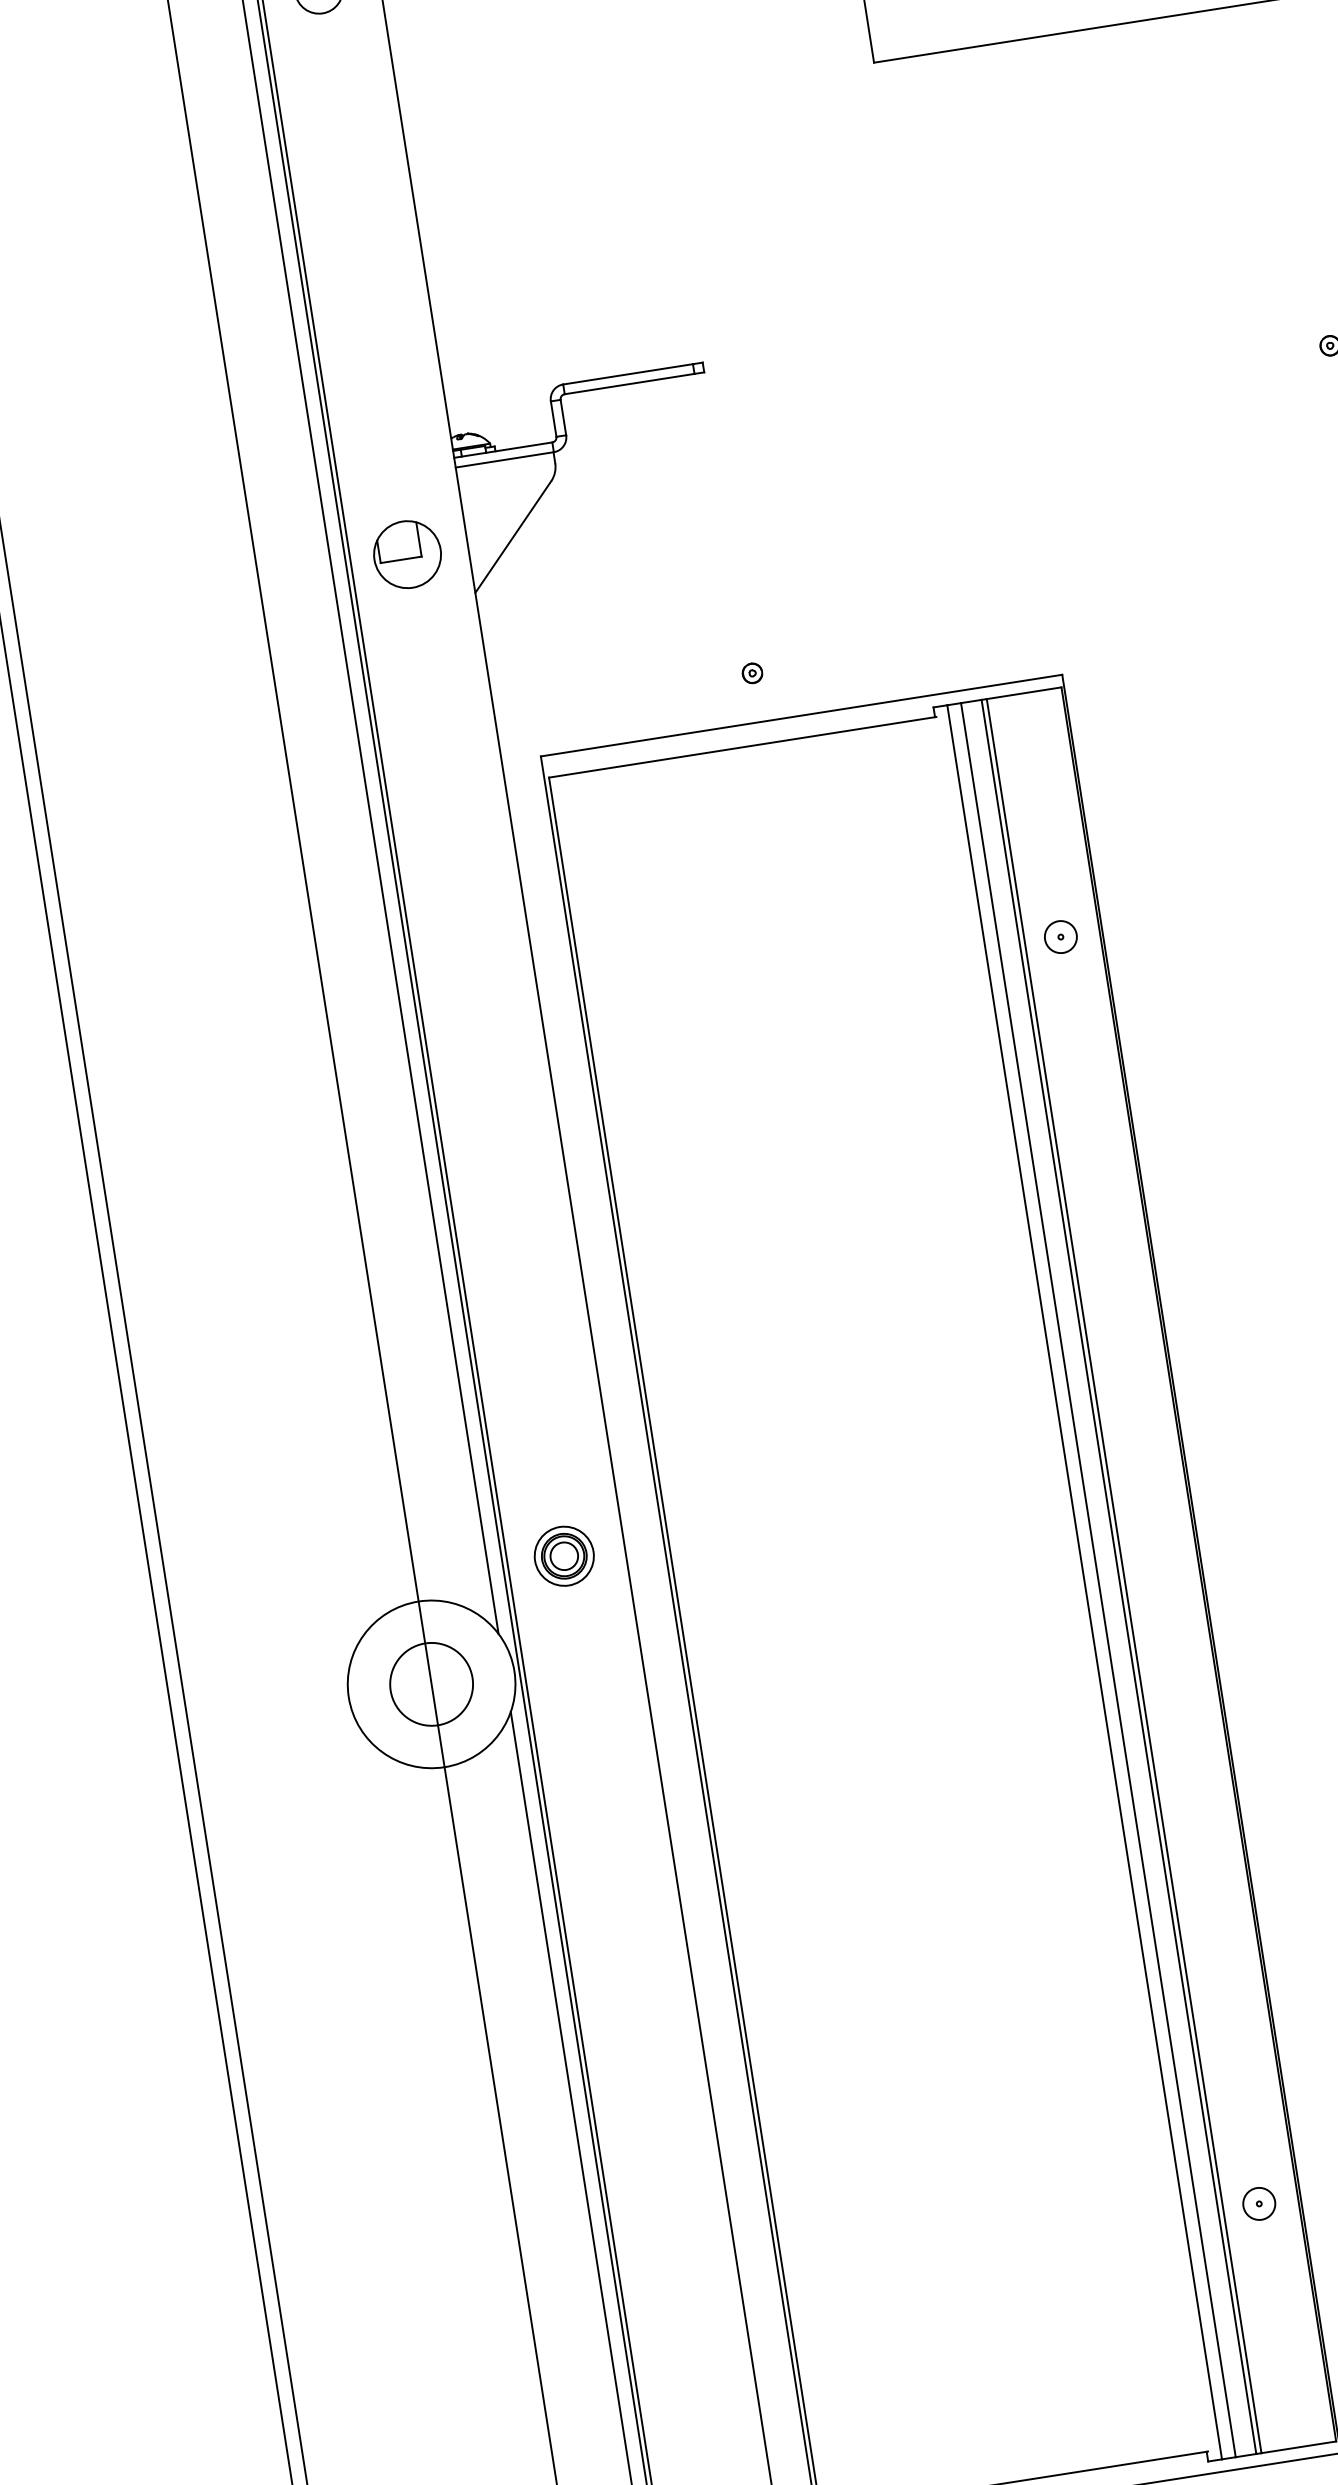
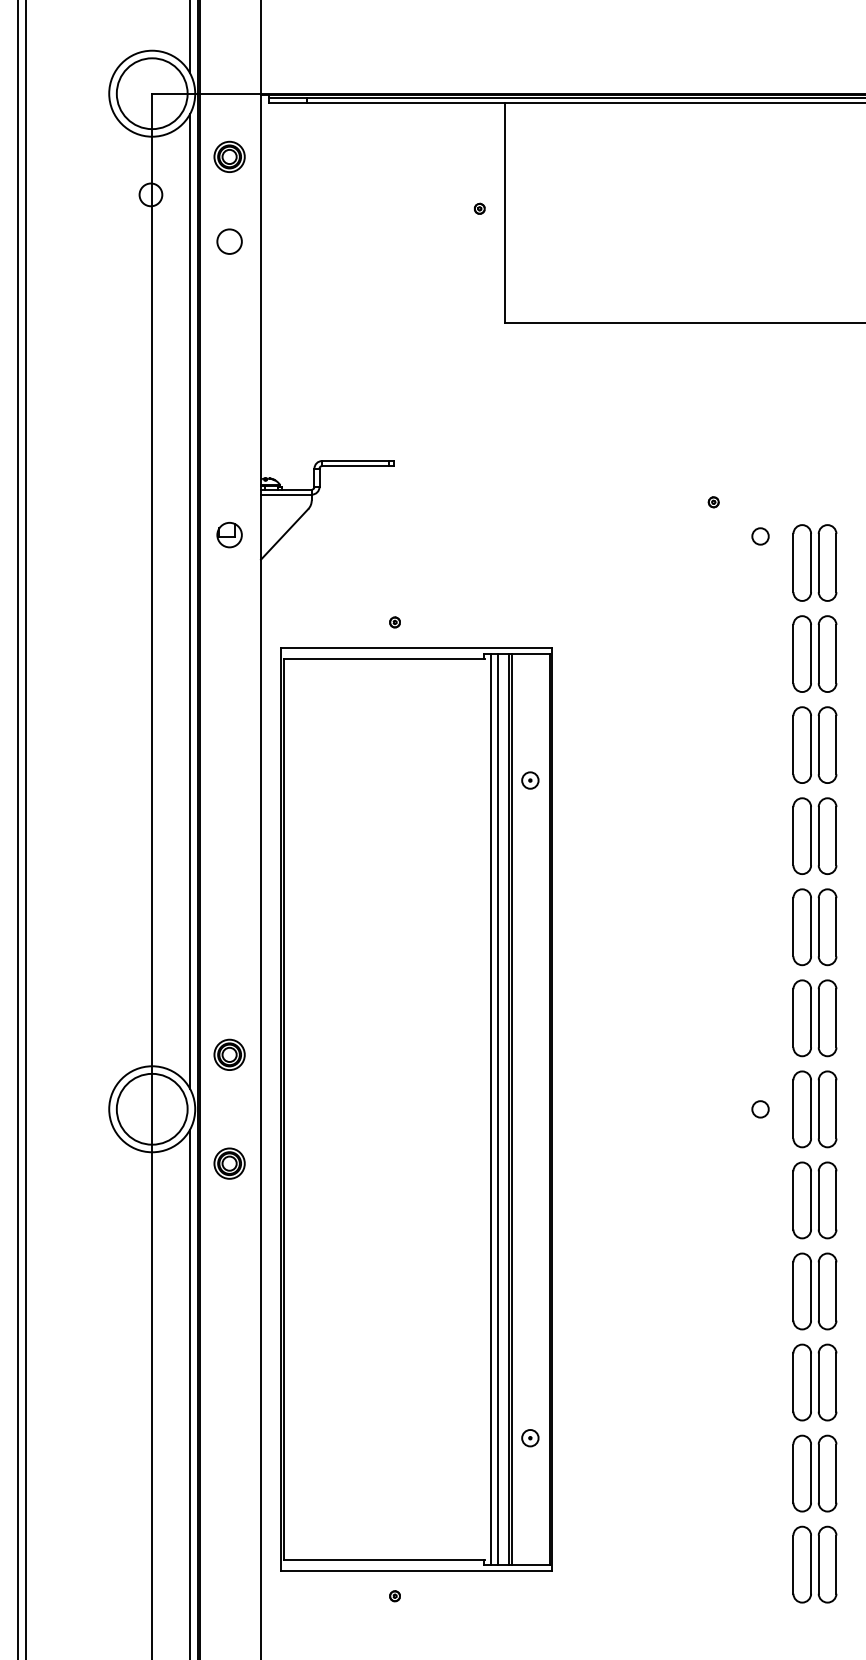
part: (407, 555) -> (229, 535), size x0.71
circle: (429, 1683) -> (151, 1108), size x1.67
part: (596, 1765) -> (229, 1163), added

